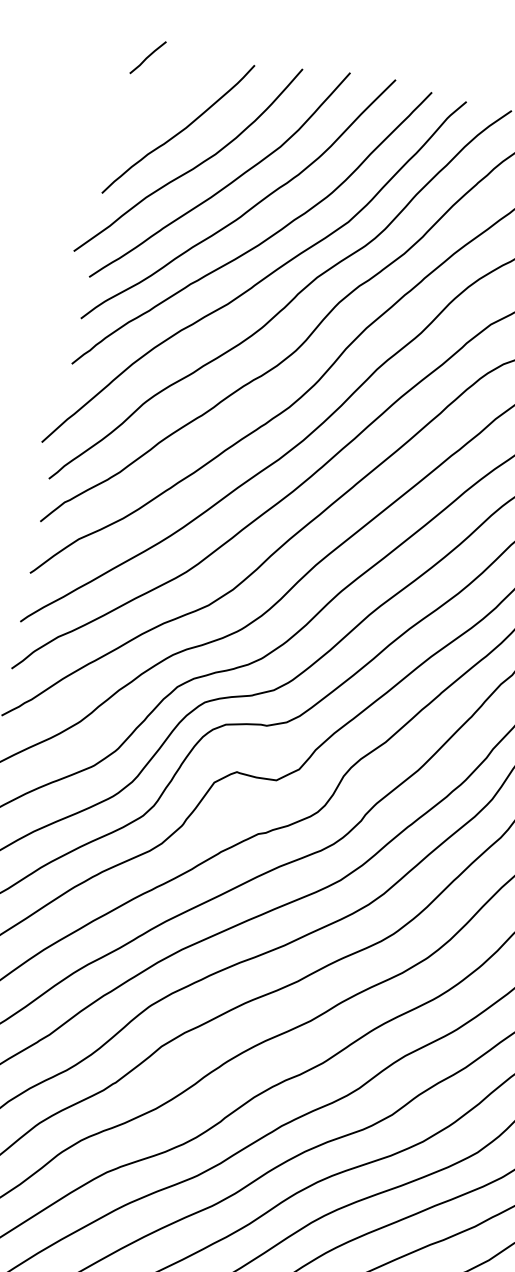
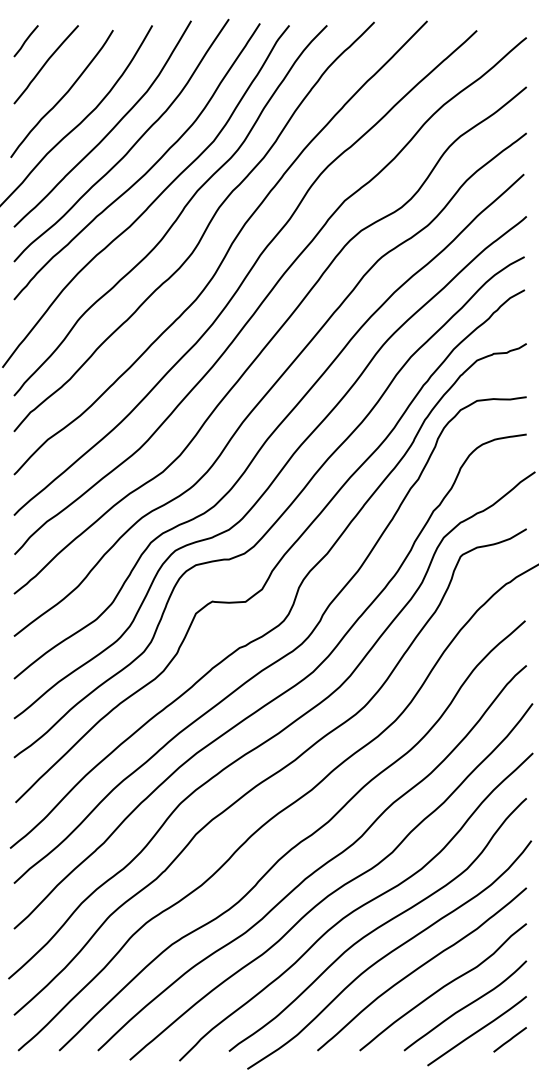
curve: (165, 90) -> (45, 64), added

